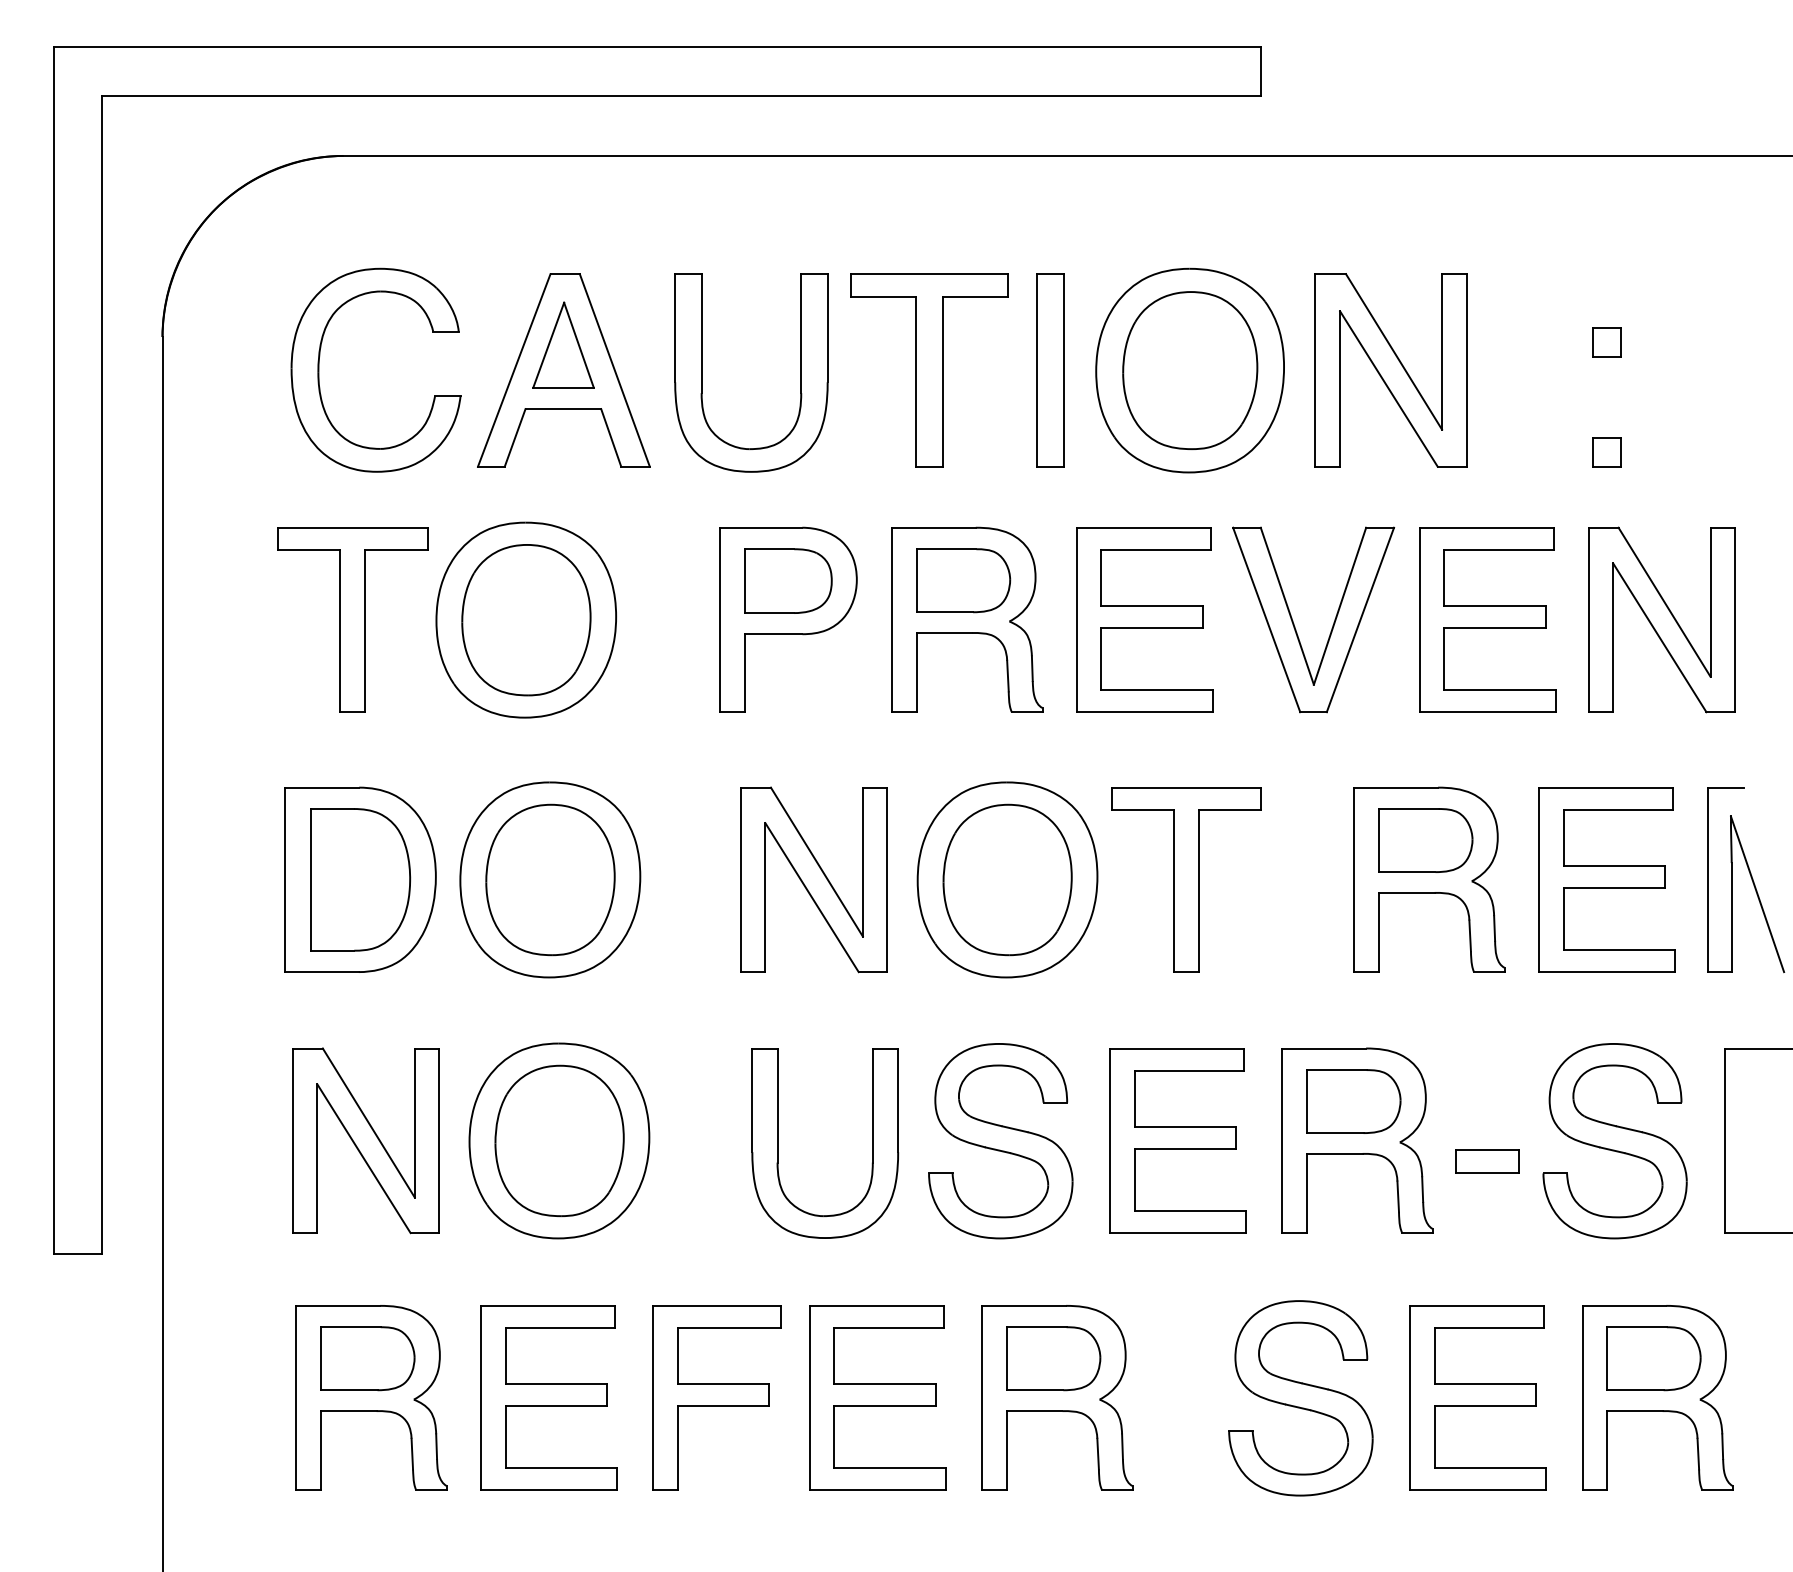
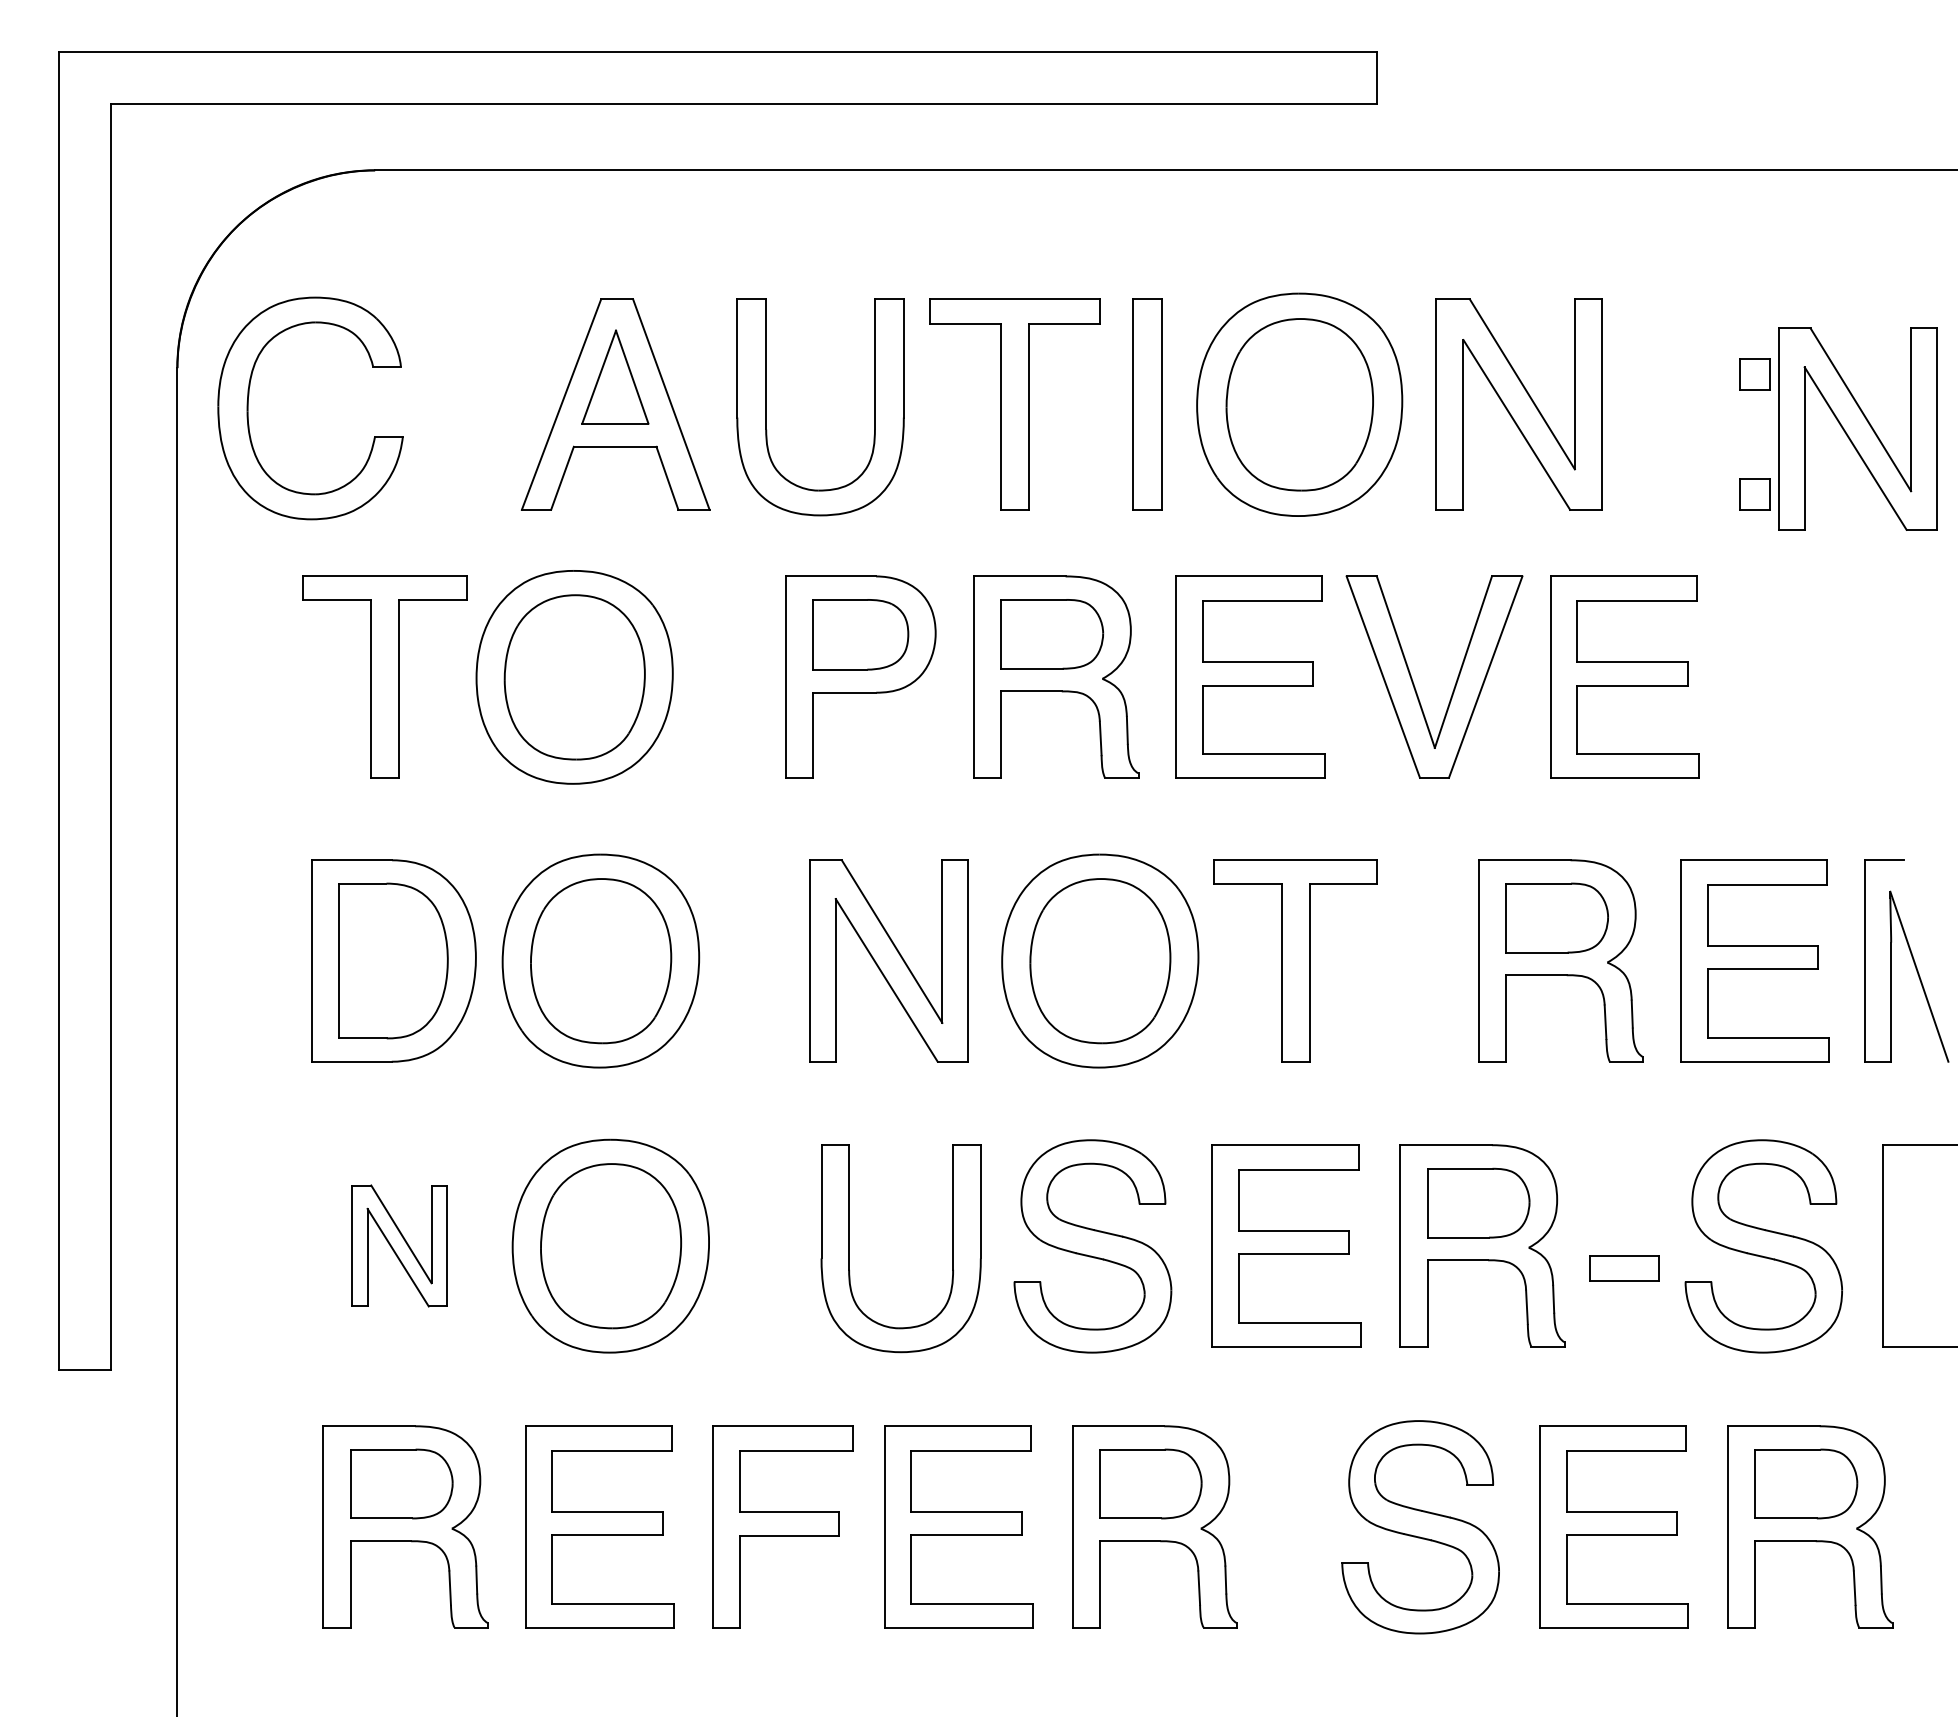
part: (319, 370) -> (248, 408), moved
part: (1661, 619) -> (1857, 428), moved
part: (365, 1140) -> (399, 1245), size x0.6

